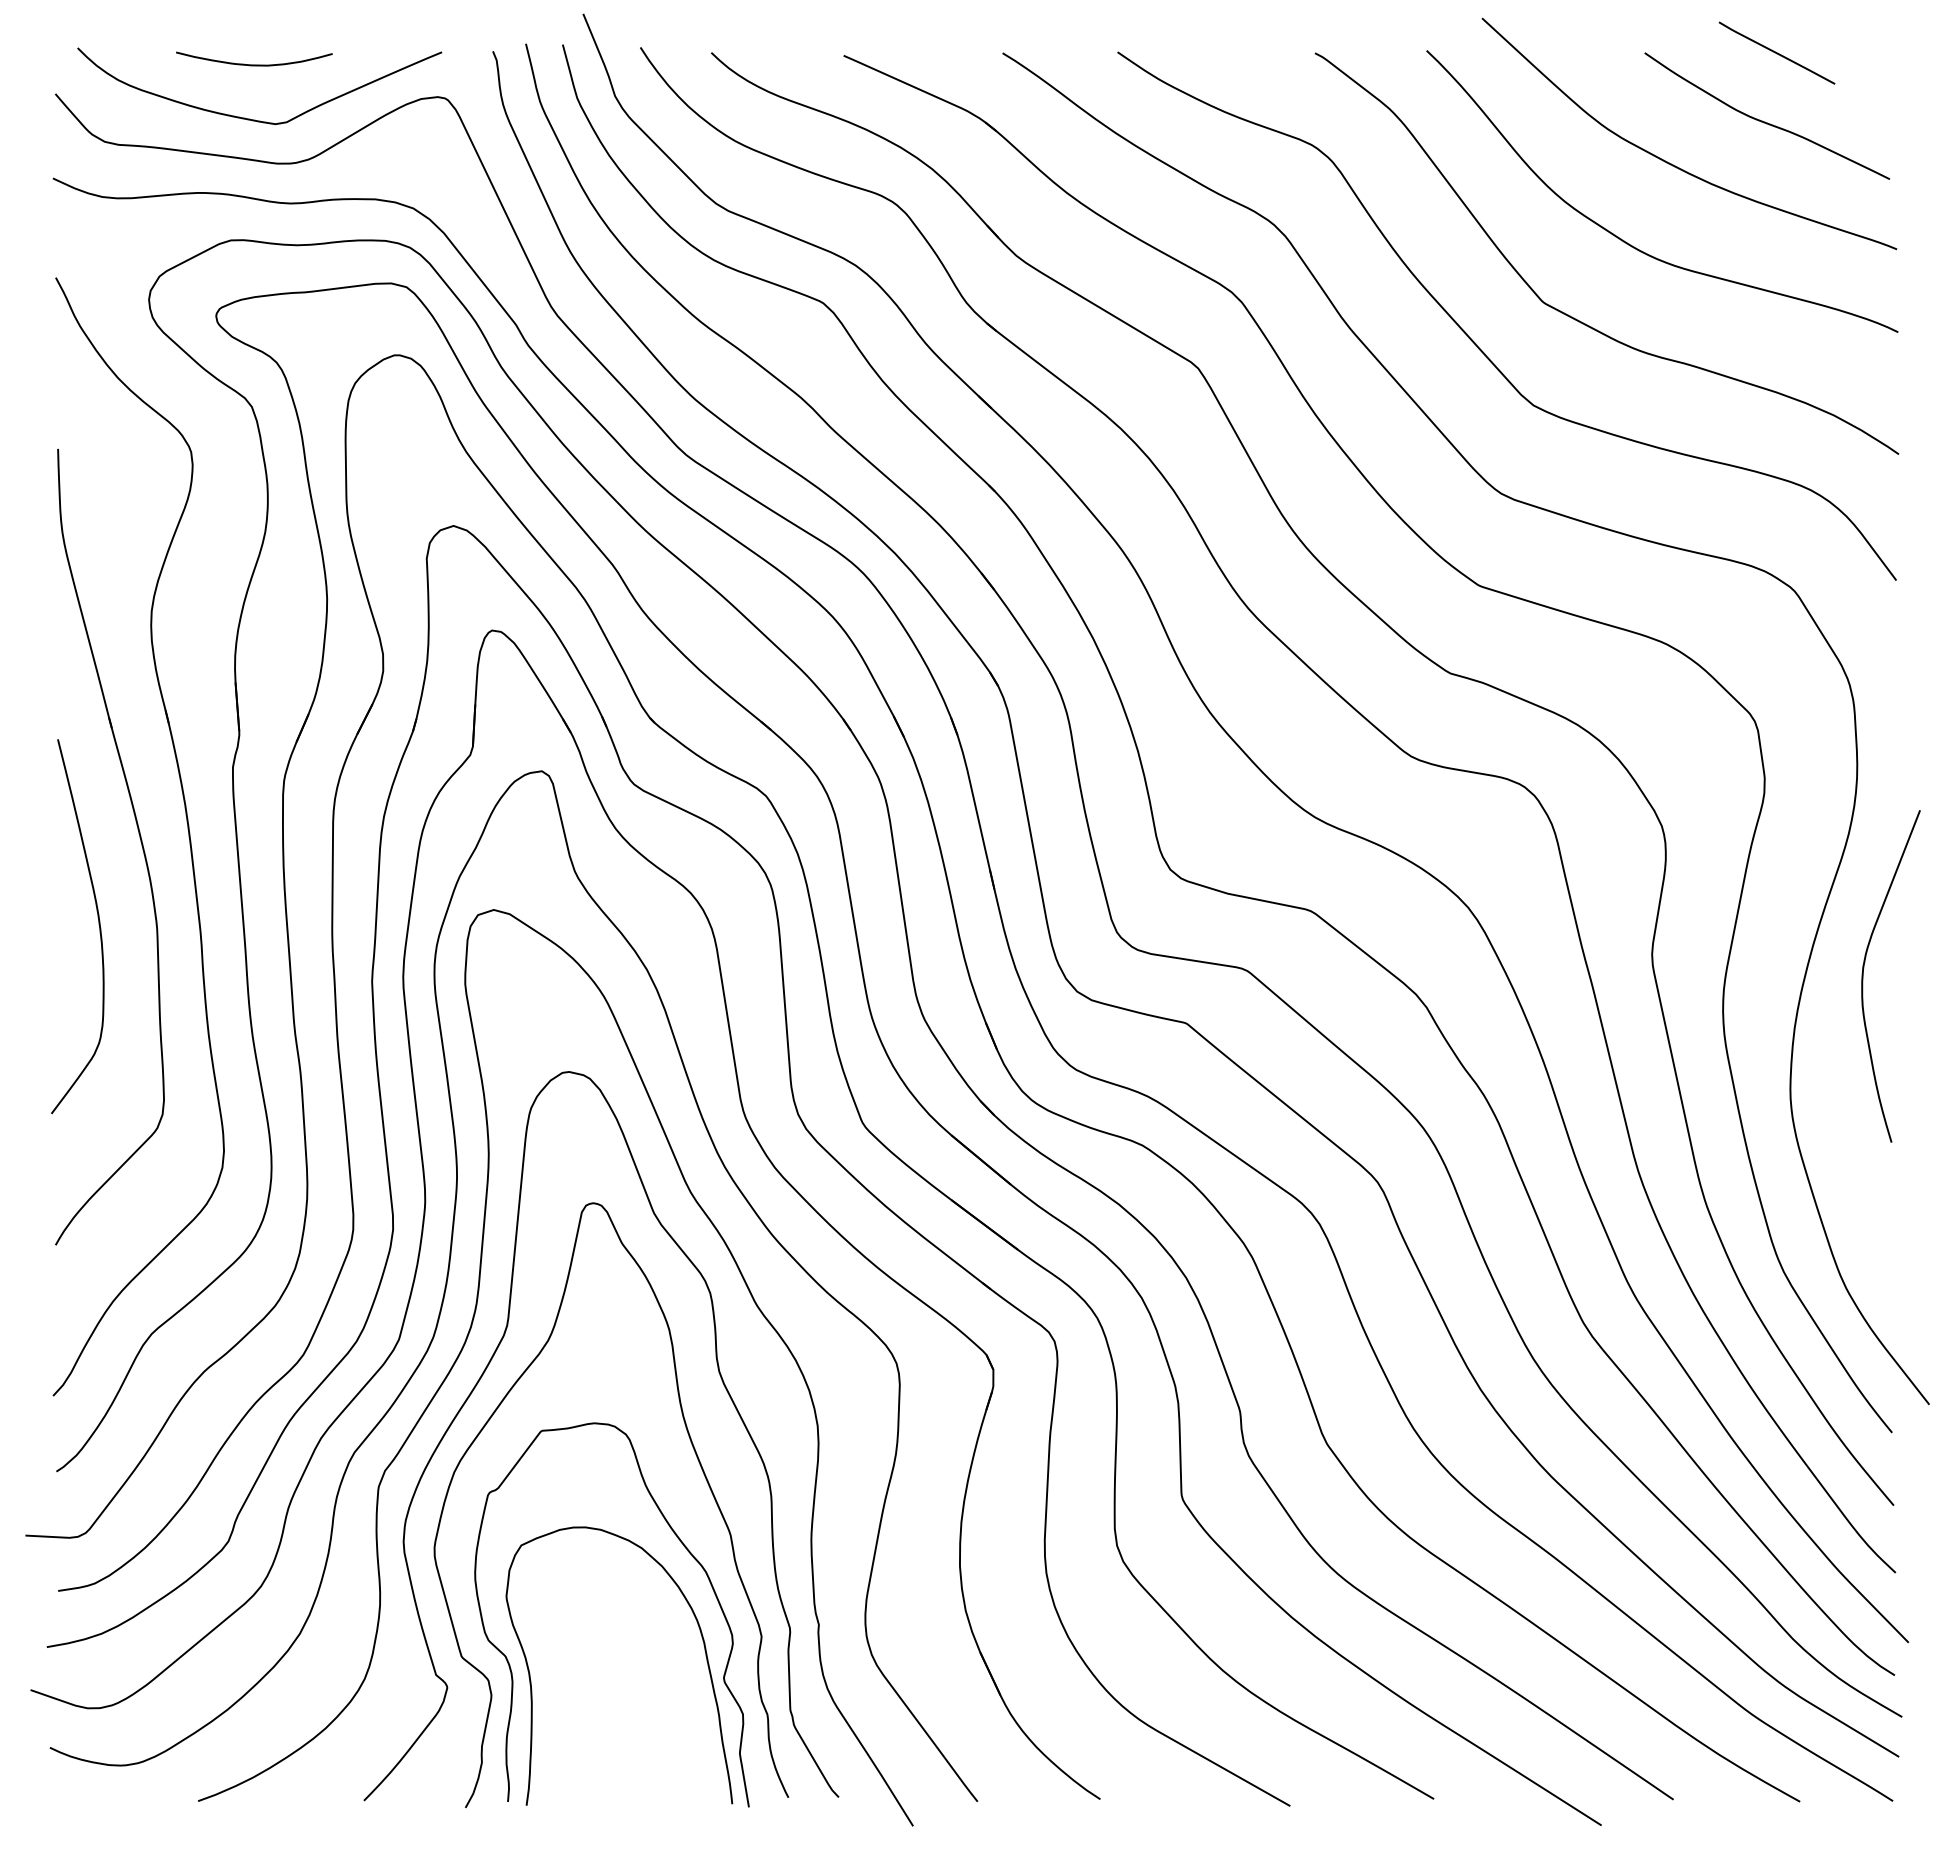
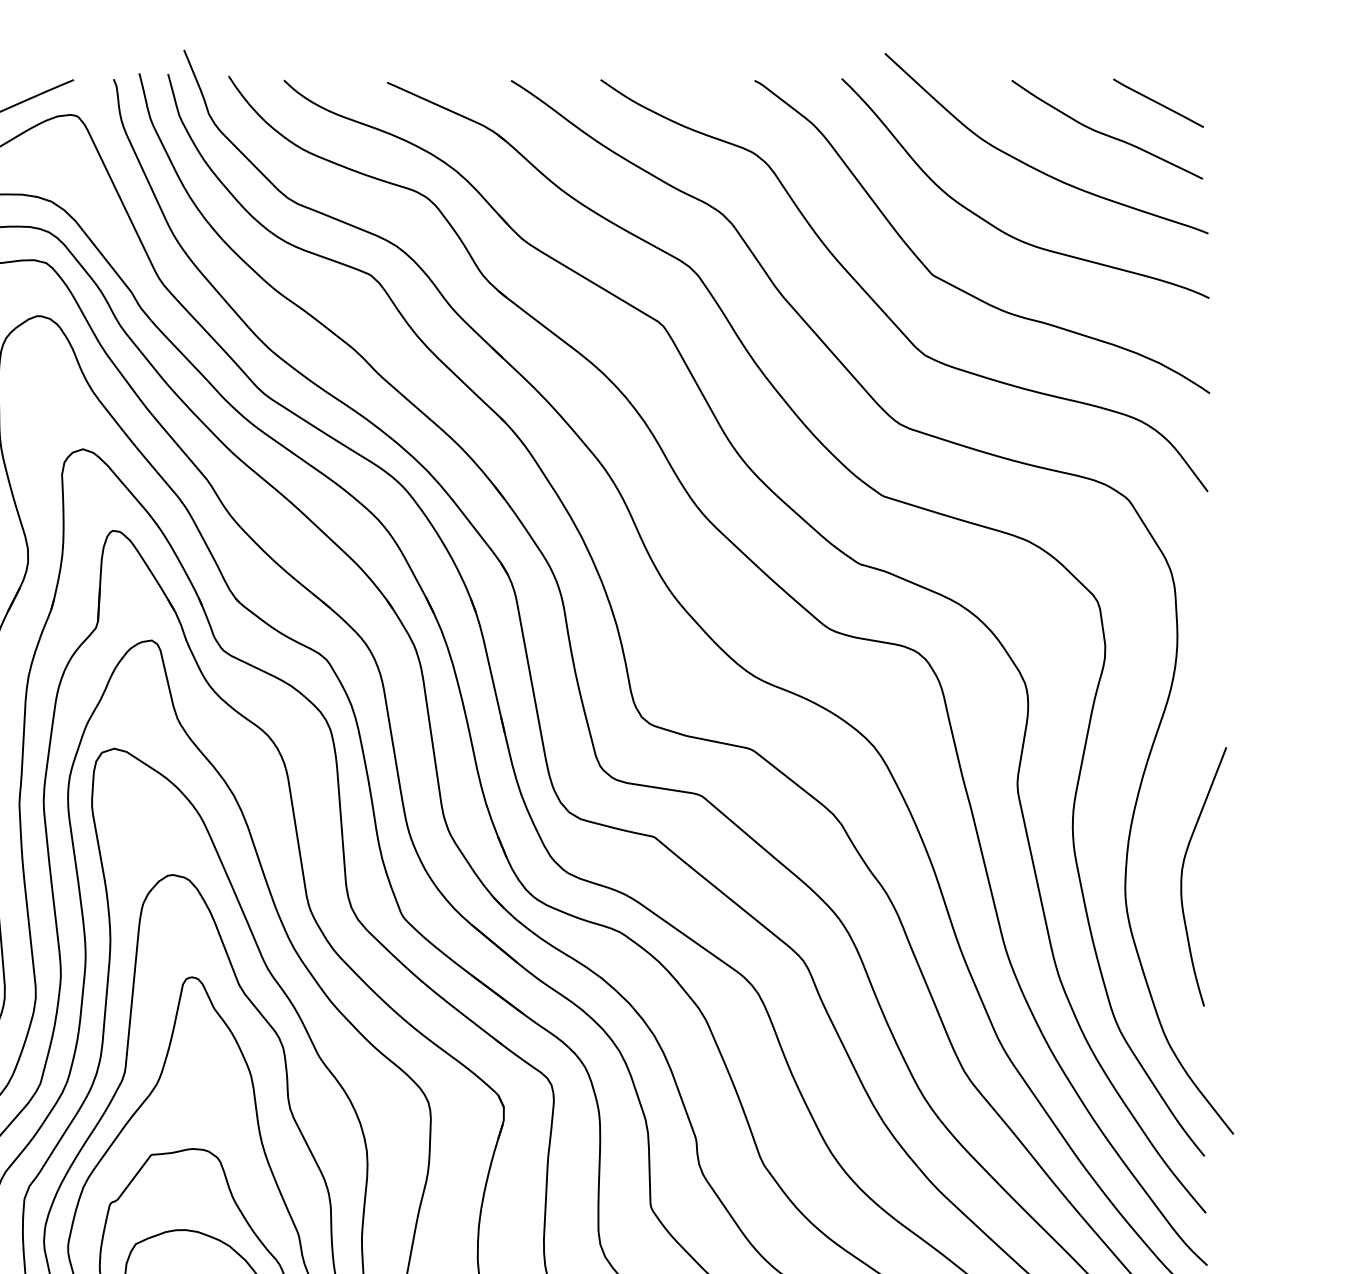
line: (1776, 52) -> (1158, 102), moved
curve: (1863, 976) -> (1182, 876), moved

